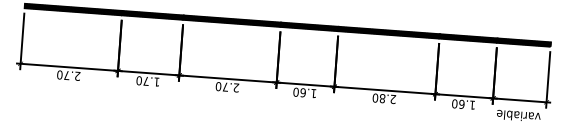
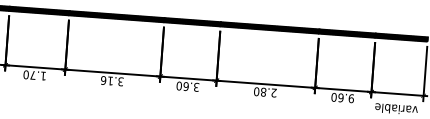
text: (226, 86) -> (111, 80), 2.70 -> 3.16
text: (313, 93) -> (196, 87), 1.60 -> 3.60
text: (472, 104) -> (351, 97), 1.60 -> 9.60

